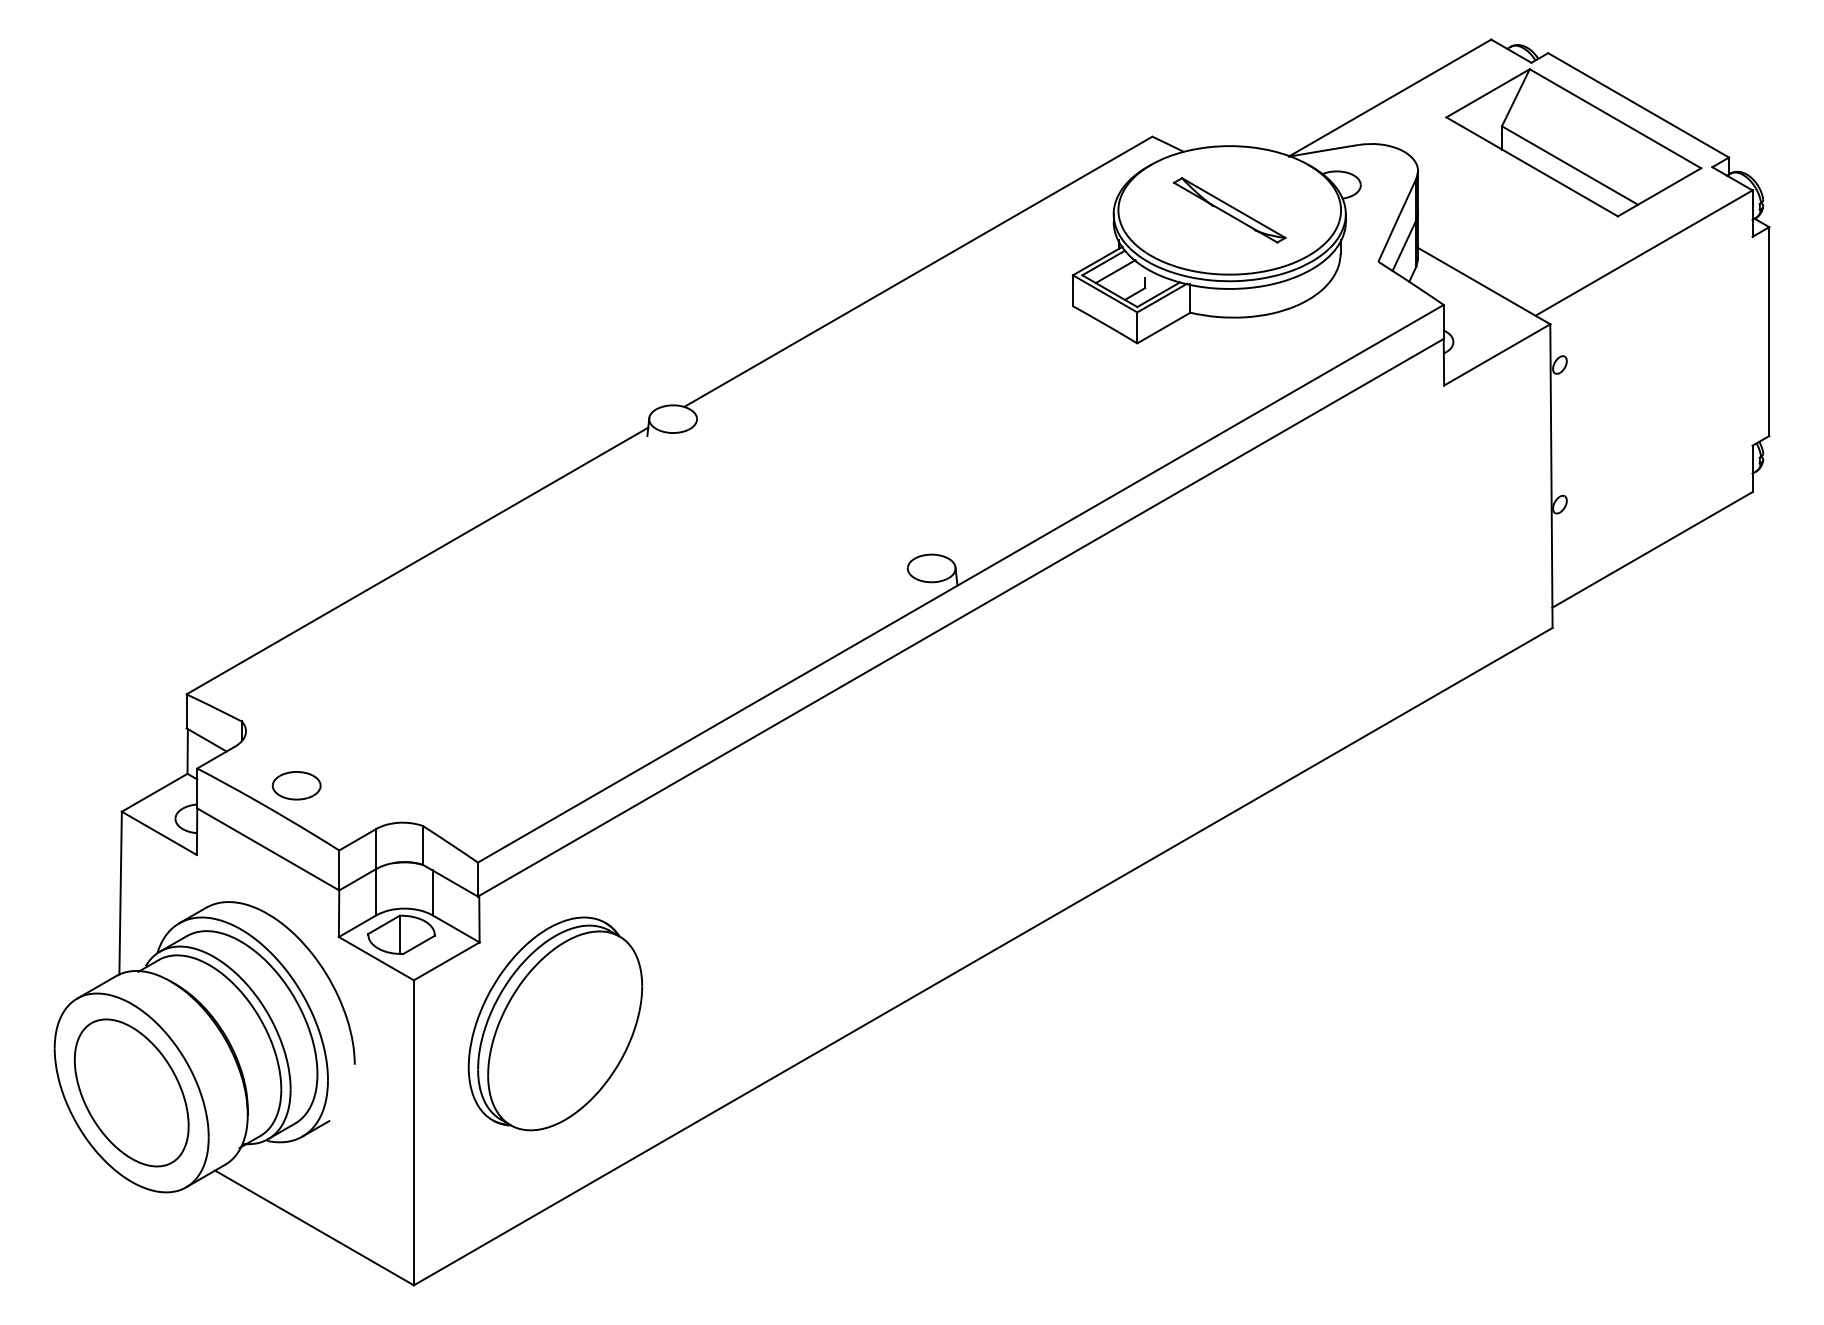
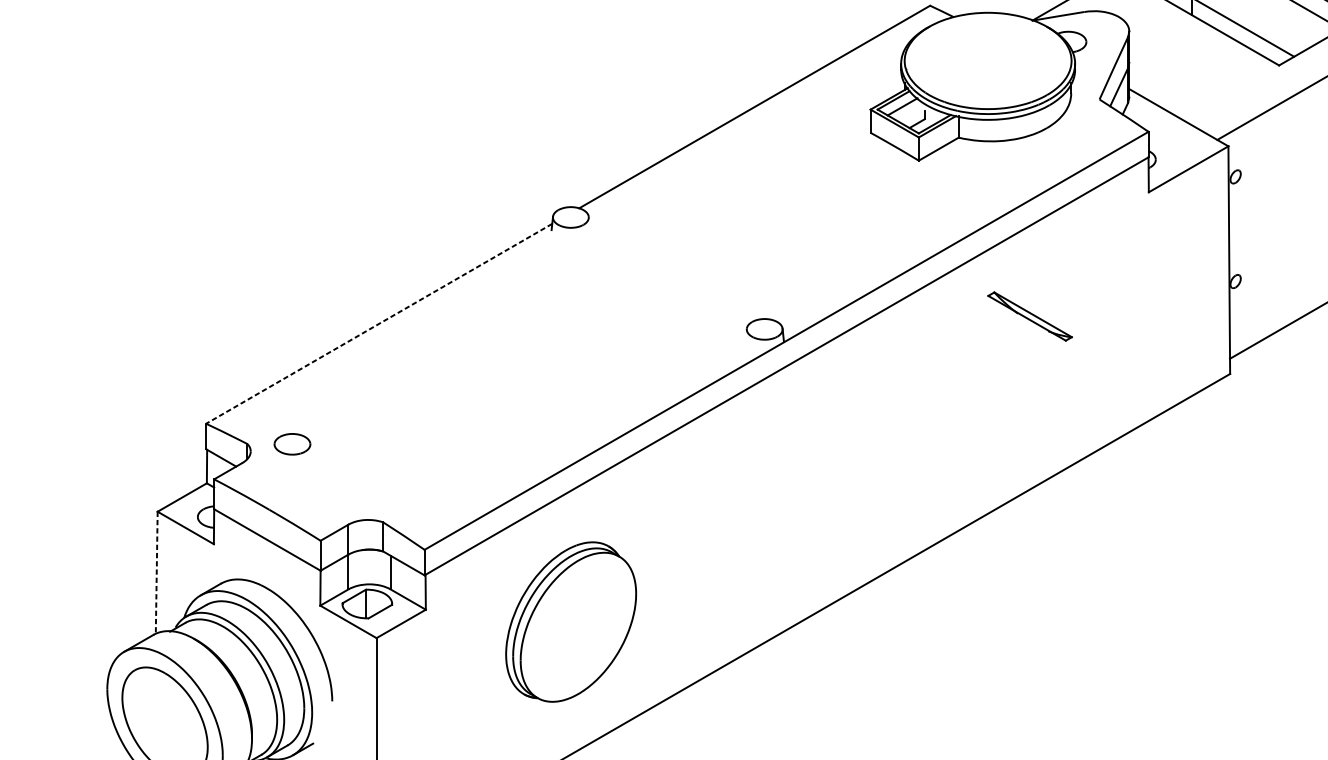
part: (1229, 210) -> (1029, 316), moved
line: (417, 561) -> (379, 324), solid -> dashed
part: (296, 785) -> (292, 444), moved
line: (120, 893) -> (156, 573), solid -> dashed
part: (555, 1023) -> (571, 621), moved

